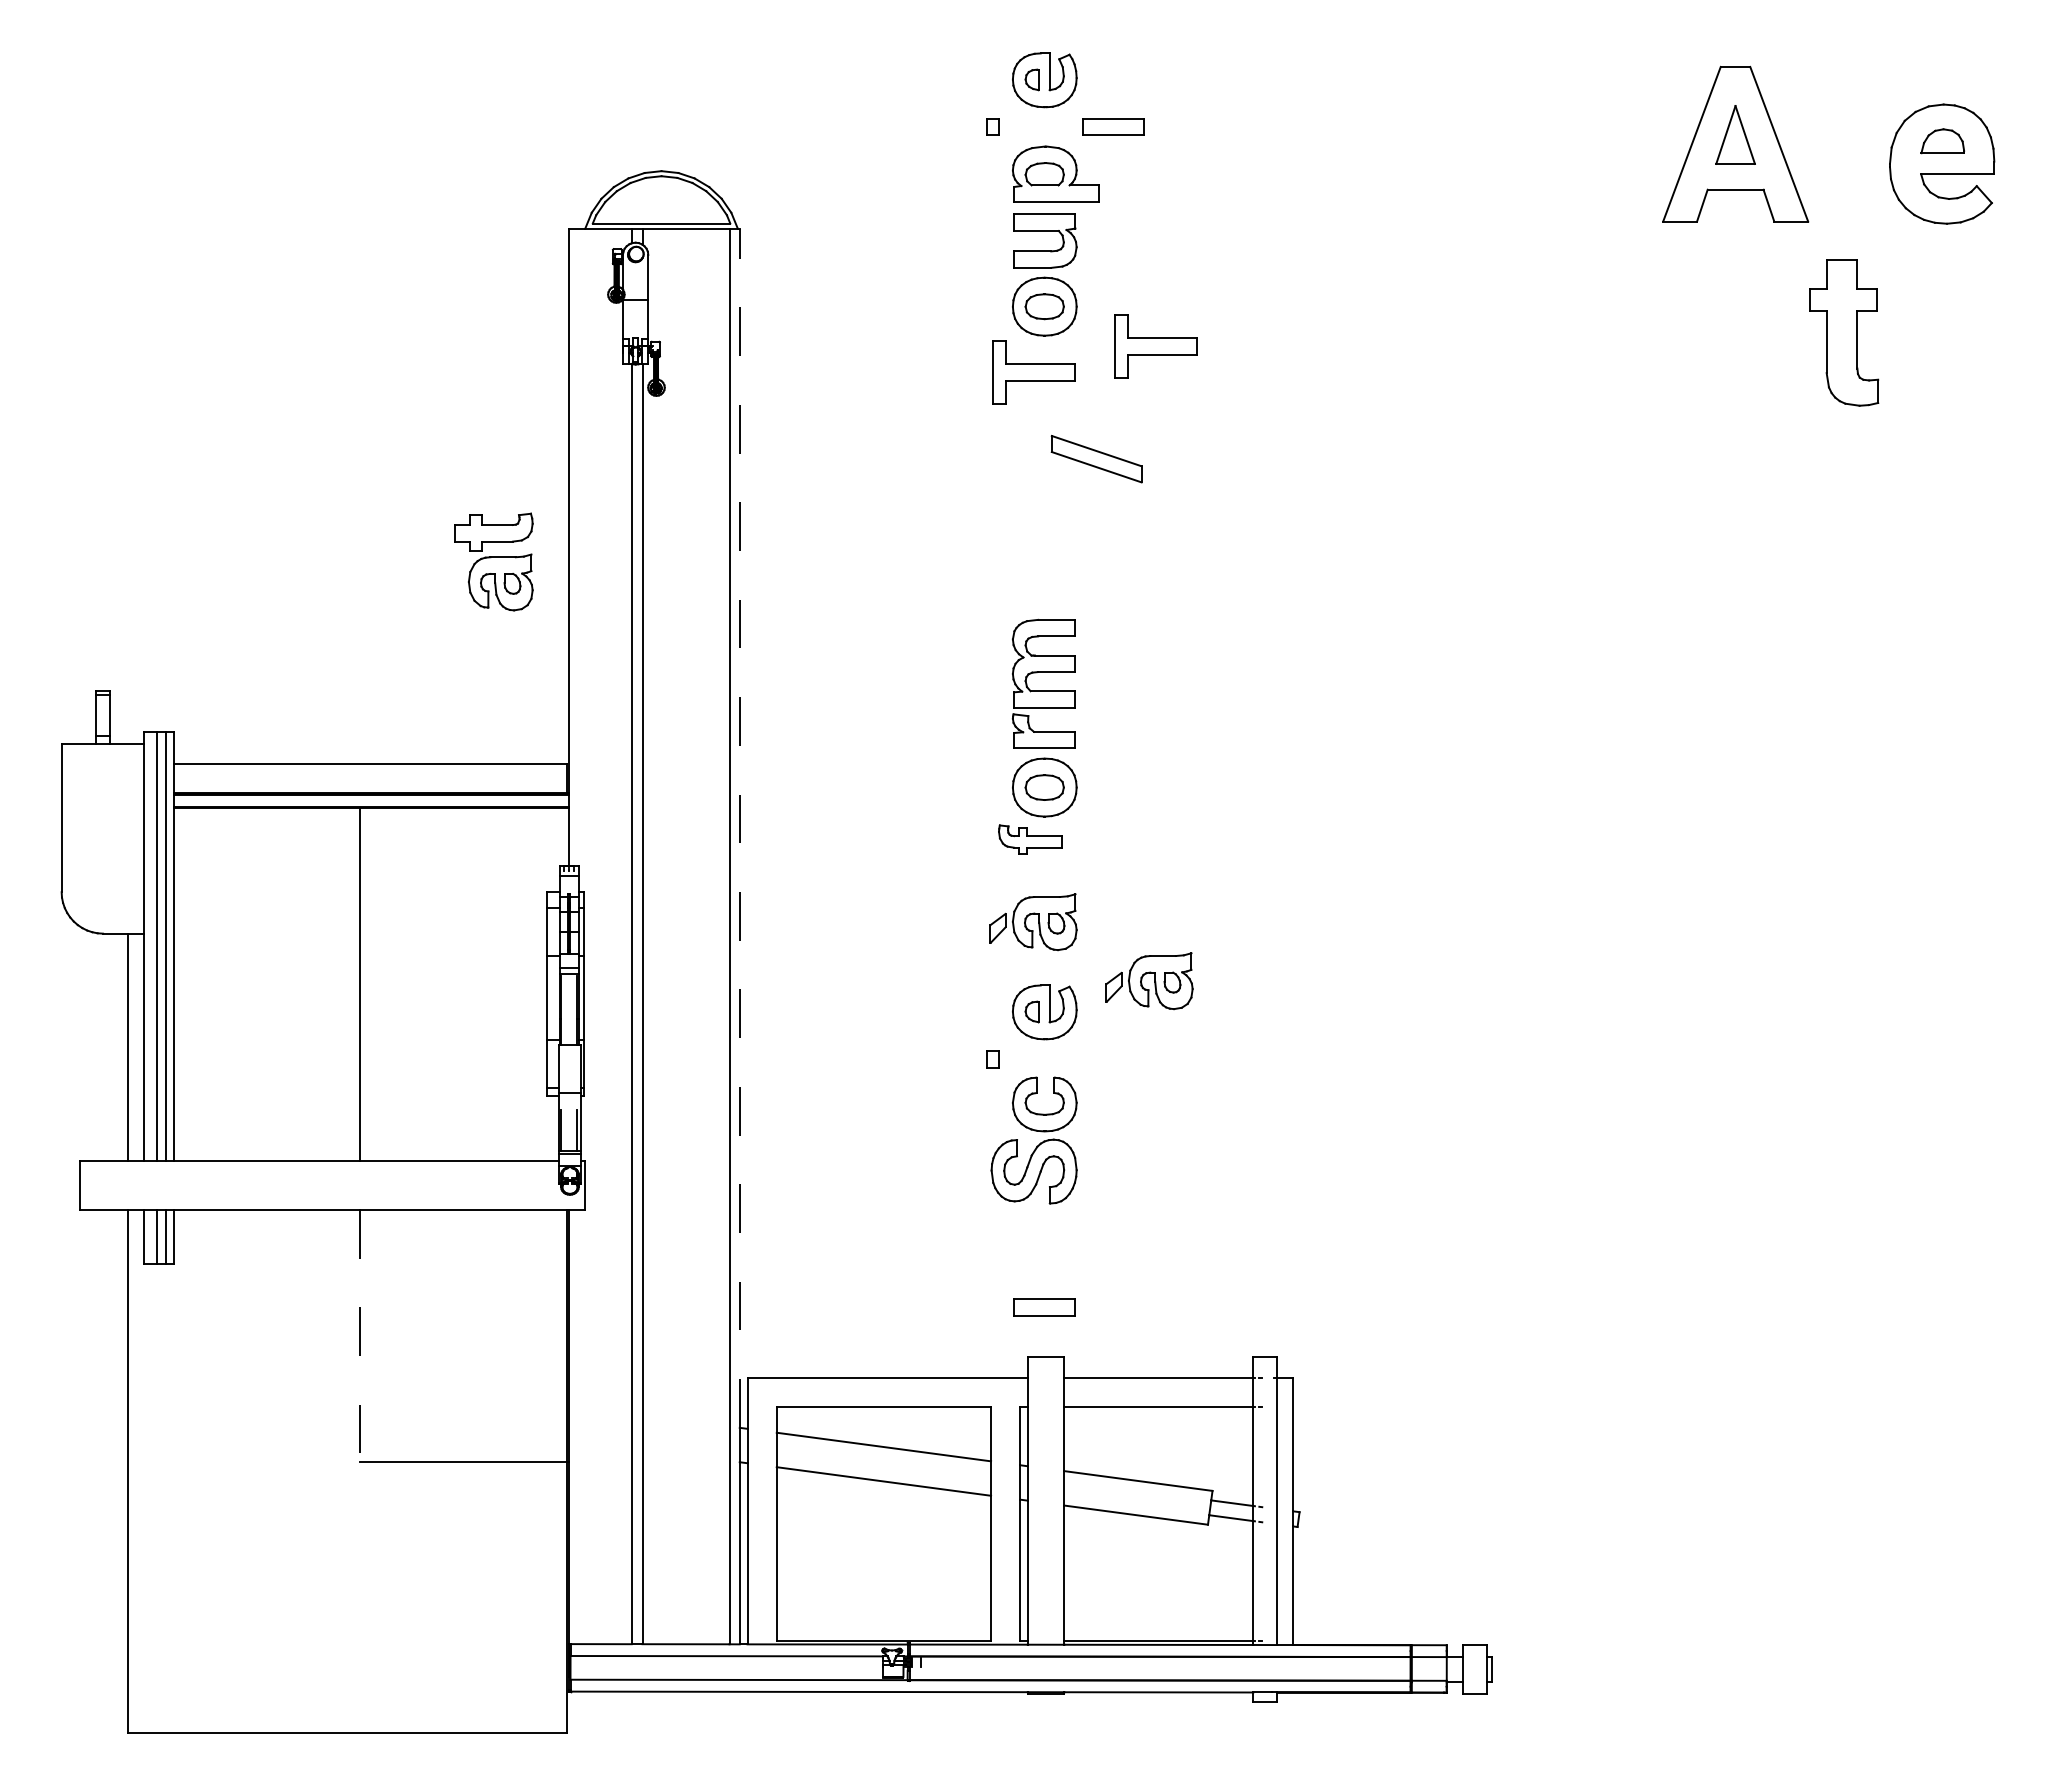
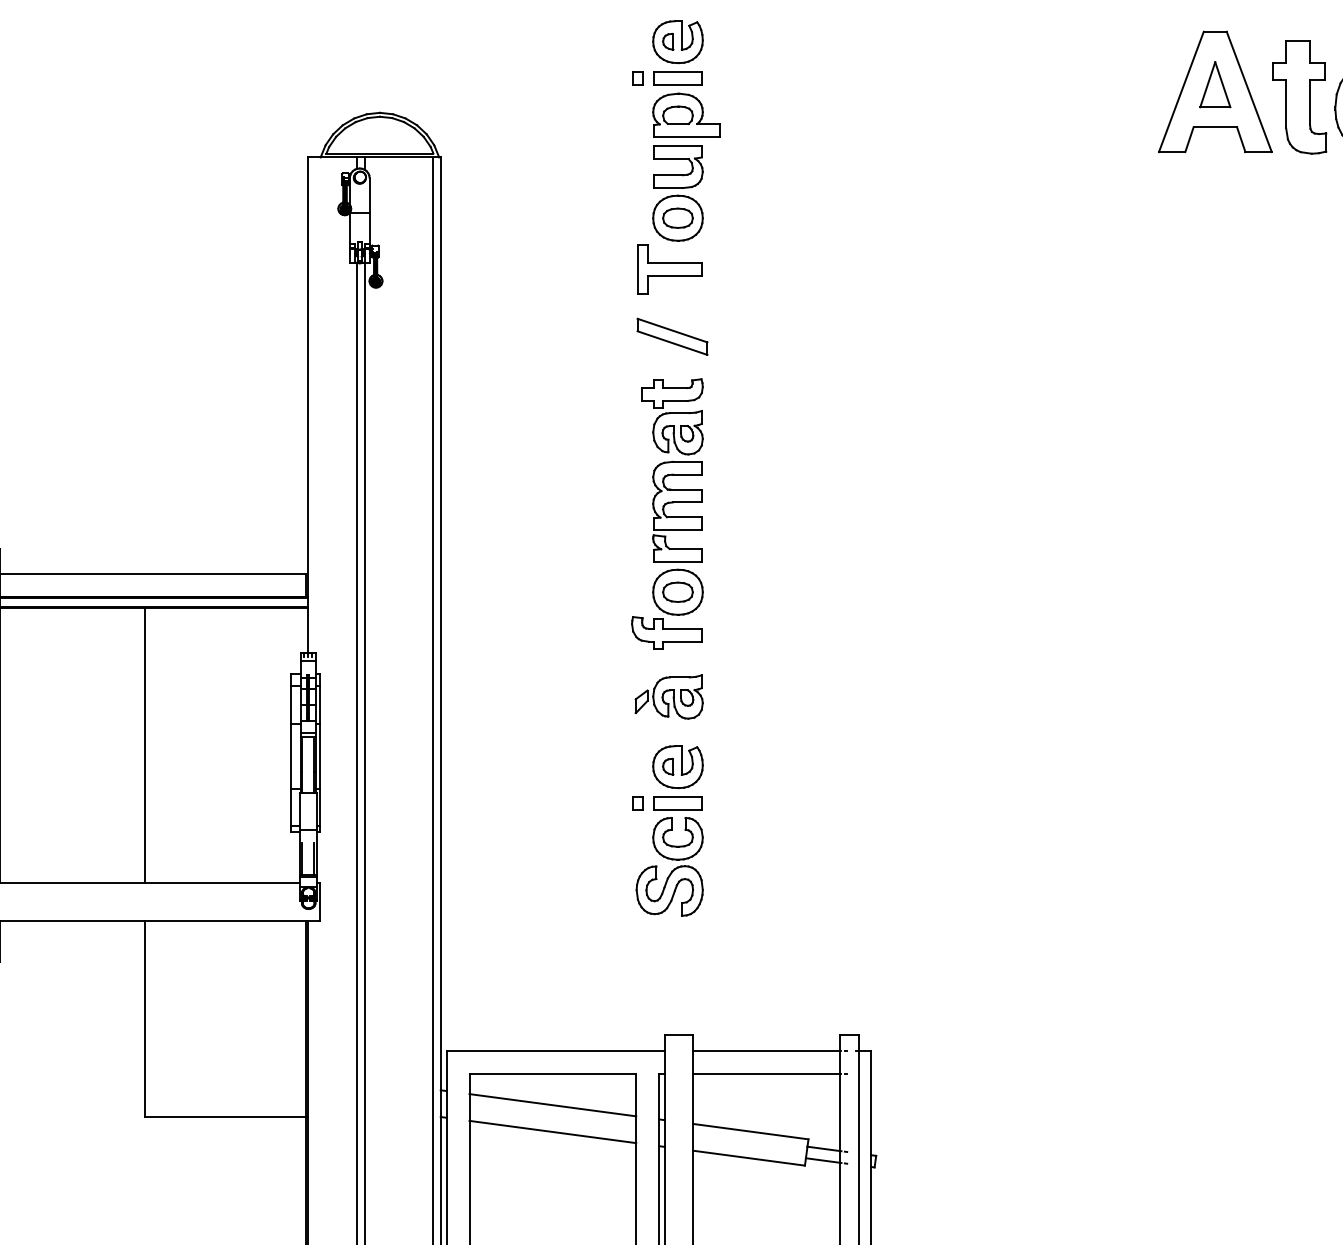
part: (1113, 126) -> (677, 78), moved
part: (1844, 332) -> (1300, 96), moved
part: (1155, 346) -> (764, 249), removed
part: (1096, 459) -> (672, 337), moved
part: (493, 561) -> (672, 416), moved
line: (739, 828) -> (440, 624), dashed -> solid
part: (1029, 839) -> (666, 632), size x1.43
part: (1149, 981) -> (759, 743), removed
part: (1044, 1307) -> (677, 803), moved
line: (359, 1336) -> (144, 1019), dashed -> solid

